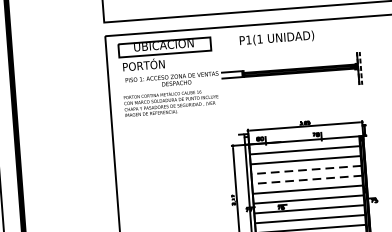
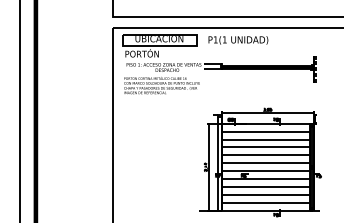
text: (277, 38) -> (238, 40), moved
line: (305, 170) -> (265, 147), dashed -> solid
line: (306, 180) -> (265, 155), dashed -> solid

